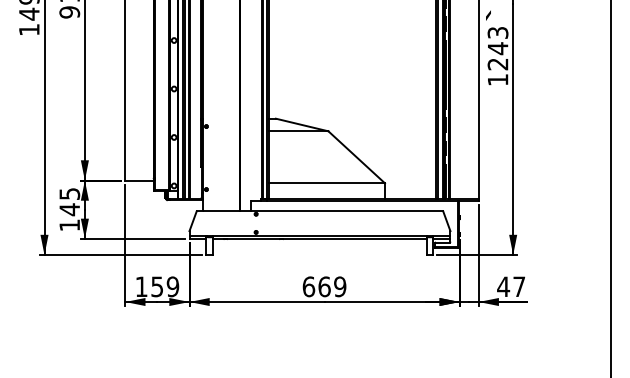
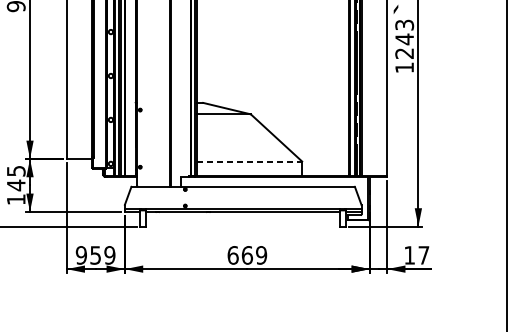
line: (327, 183) -> (250, 161), solid -> dashed
text: (141, 286) -> (81, 255), 159 -> 959
text: (503, 286) -> (409, 255), 47 -> 17

